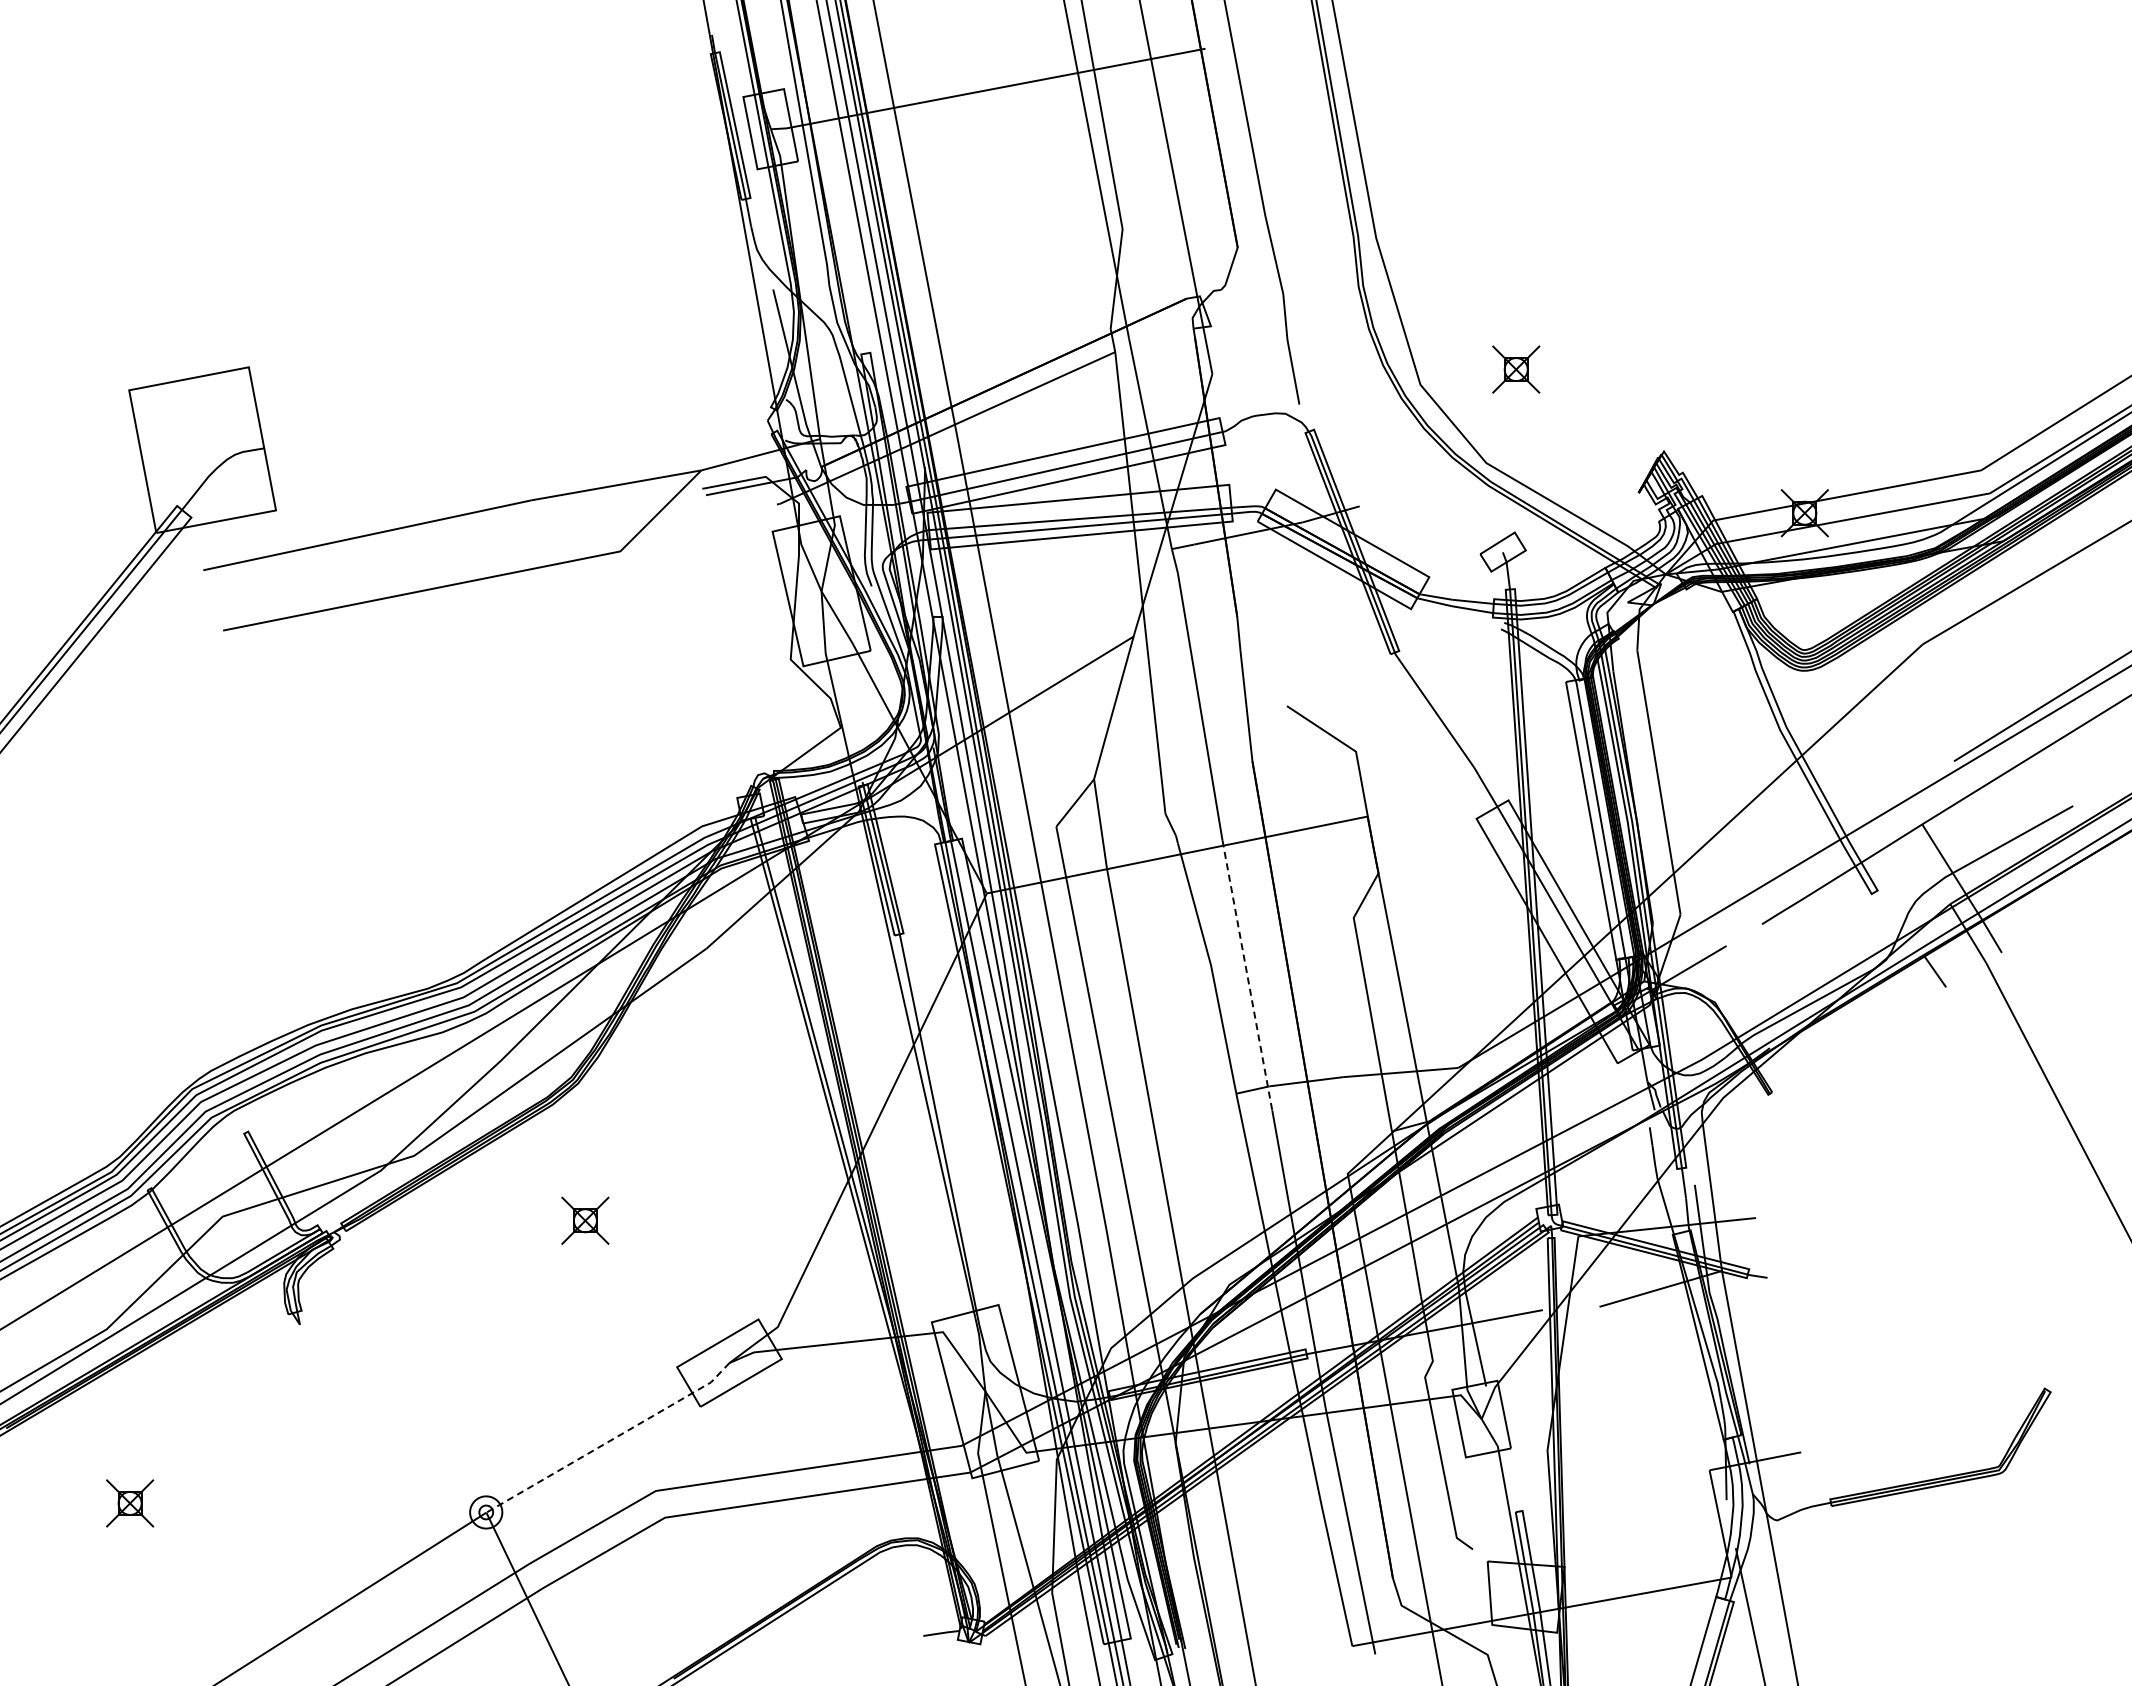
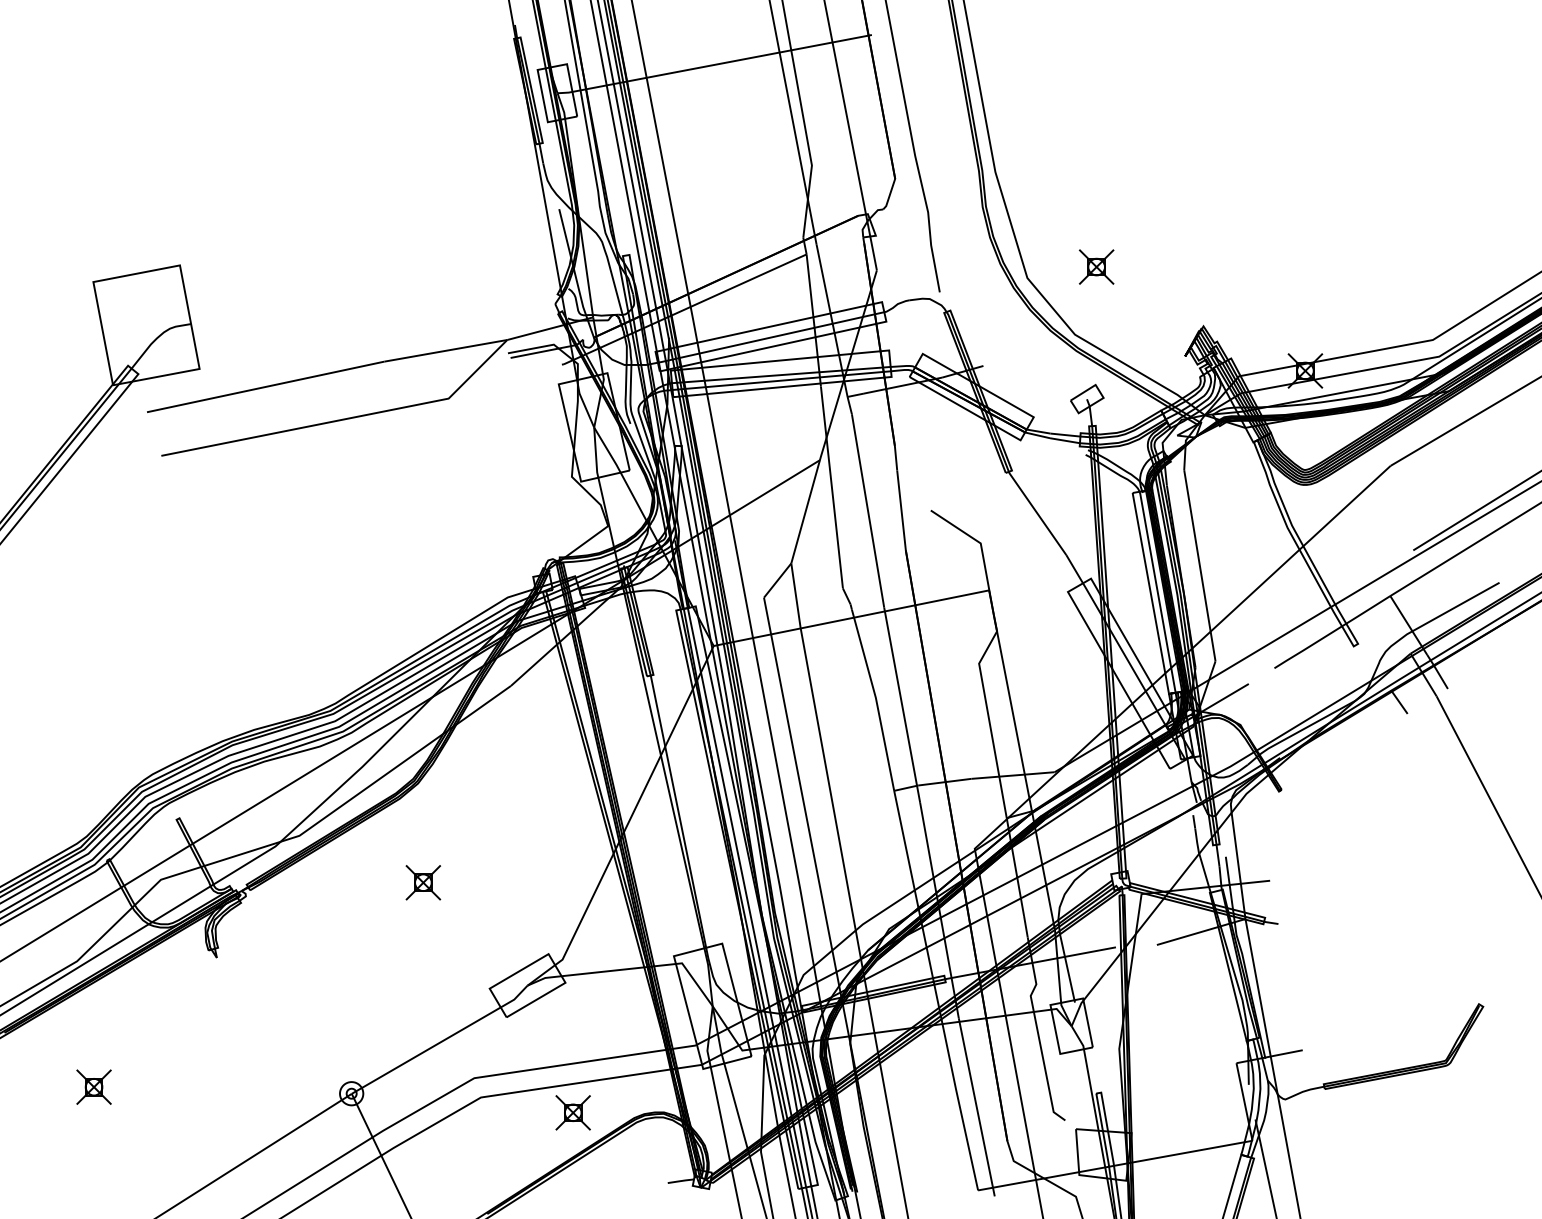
line: (1247, 975) -> (902, 705), dashed -> solid
line: (610, 1440) -> (441, 1041), dashed -> solid
part: (792, 1538) -> (573, 1112), added

